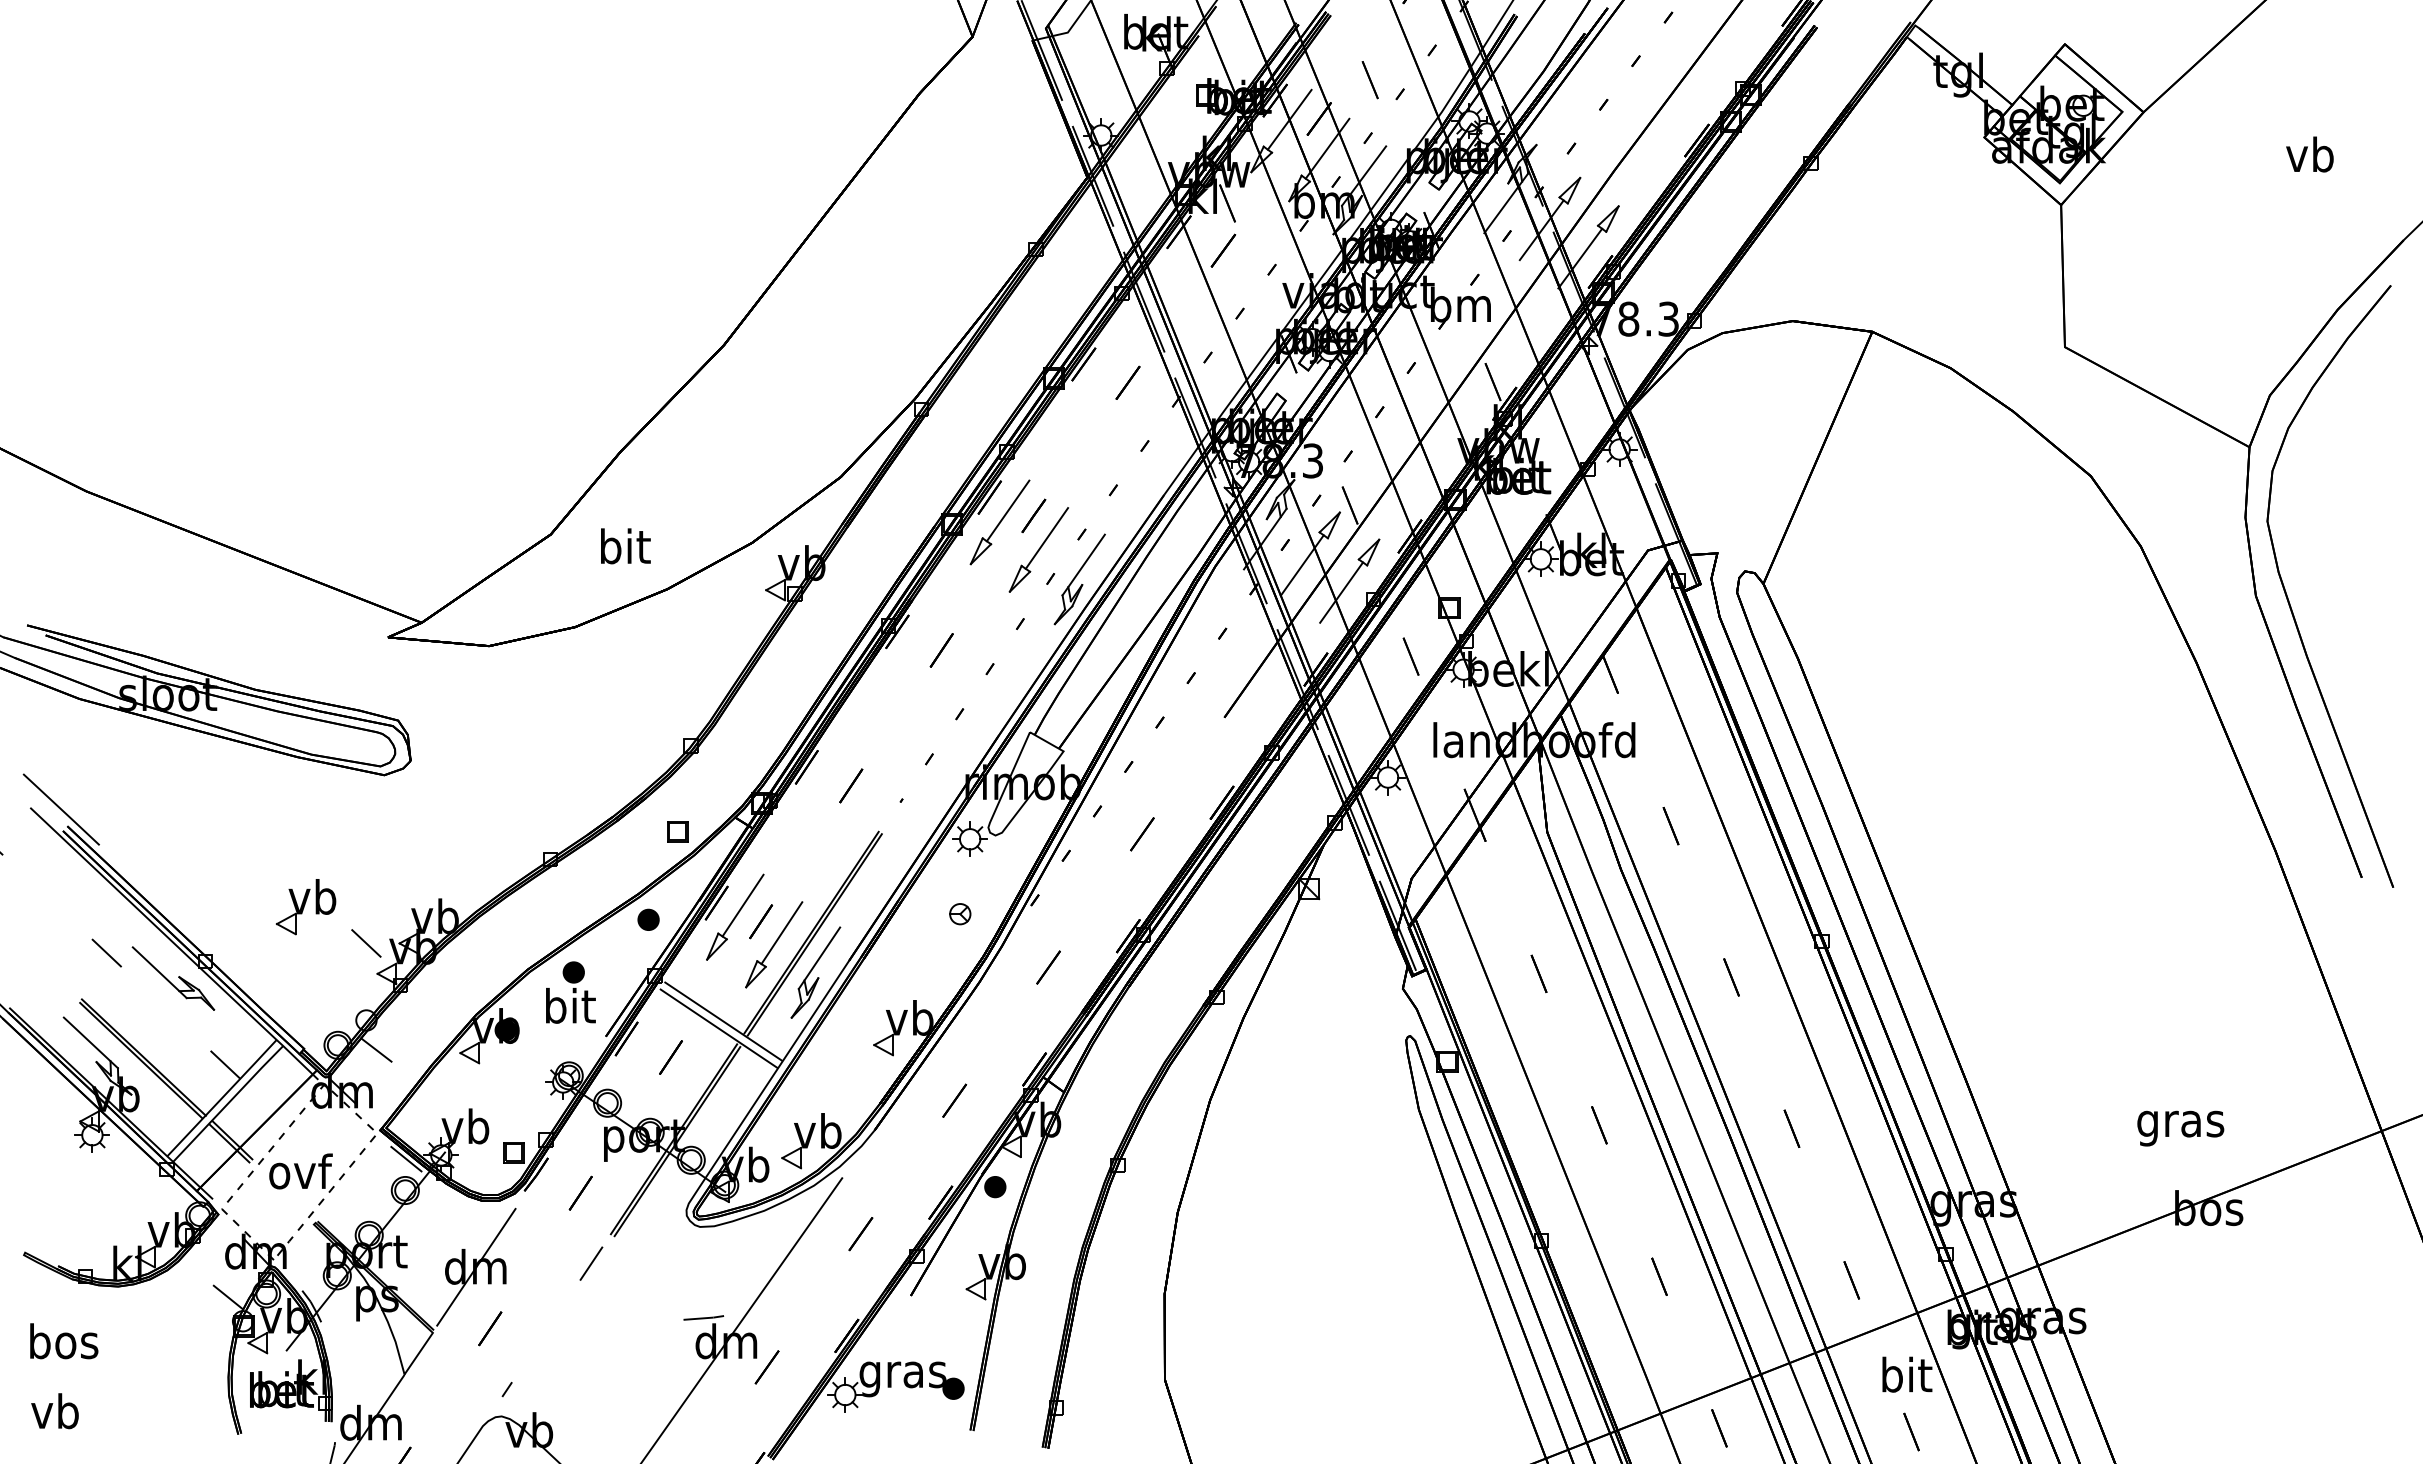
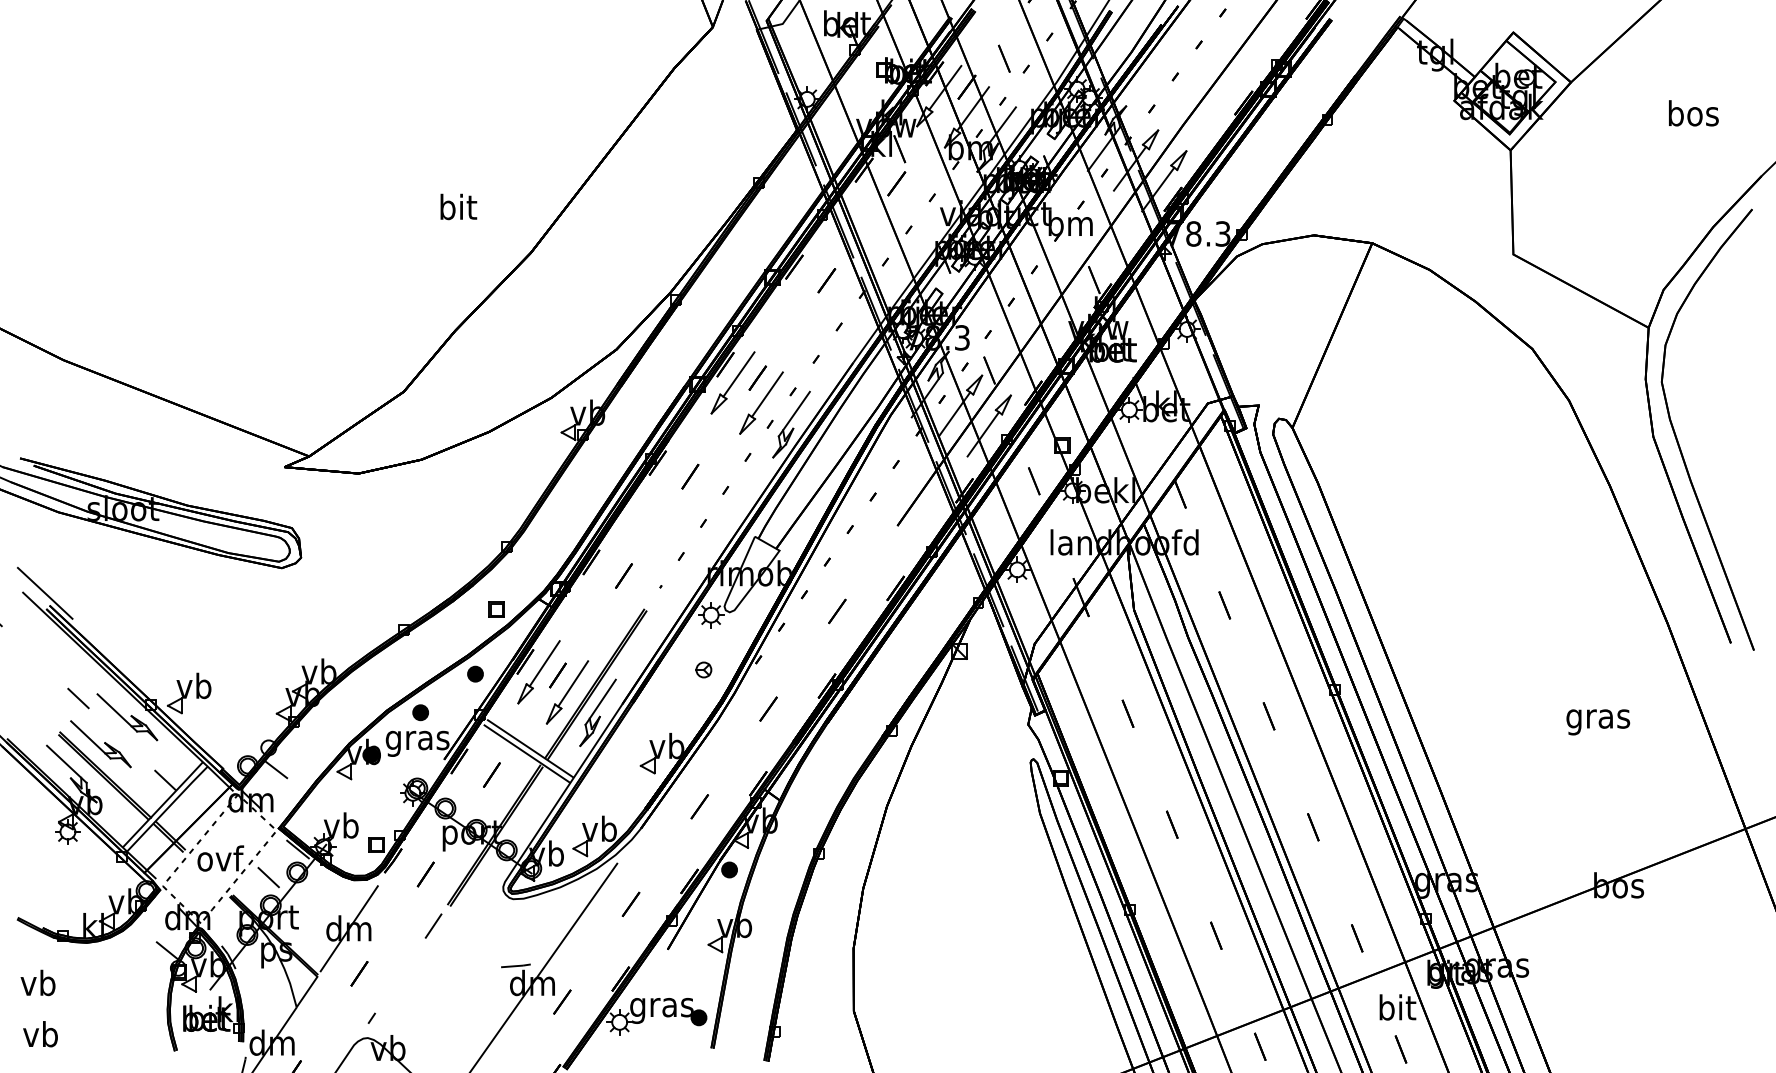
text: (2311, 154) -> (1694, 113), vb -> bos
text: (625, 546) -> (458, 207), moved
part: (306, 907) -> (189, 693), moved
line: (366, 943) -> (268, 877), moved
text: (569, 1009) -> (417, 739), bit -> gras
part: (137, 1015) -> (100, 744), added
text: (2180, 1128) -> (1598, 722), moved
text: (62, 1341) -> (46, 983), bos -> vb

